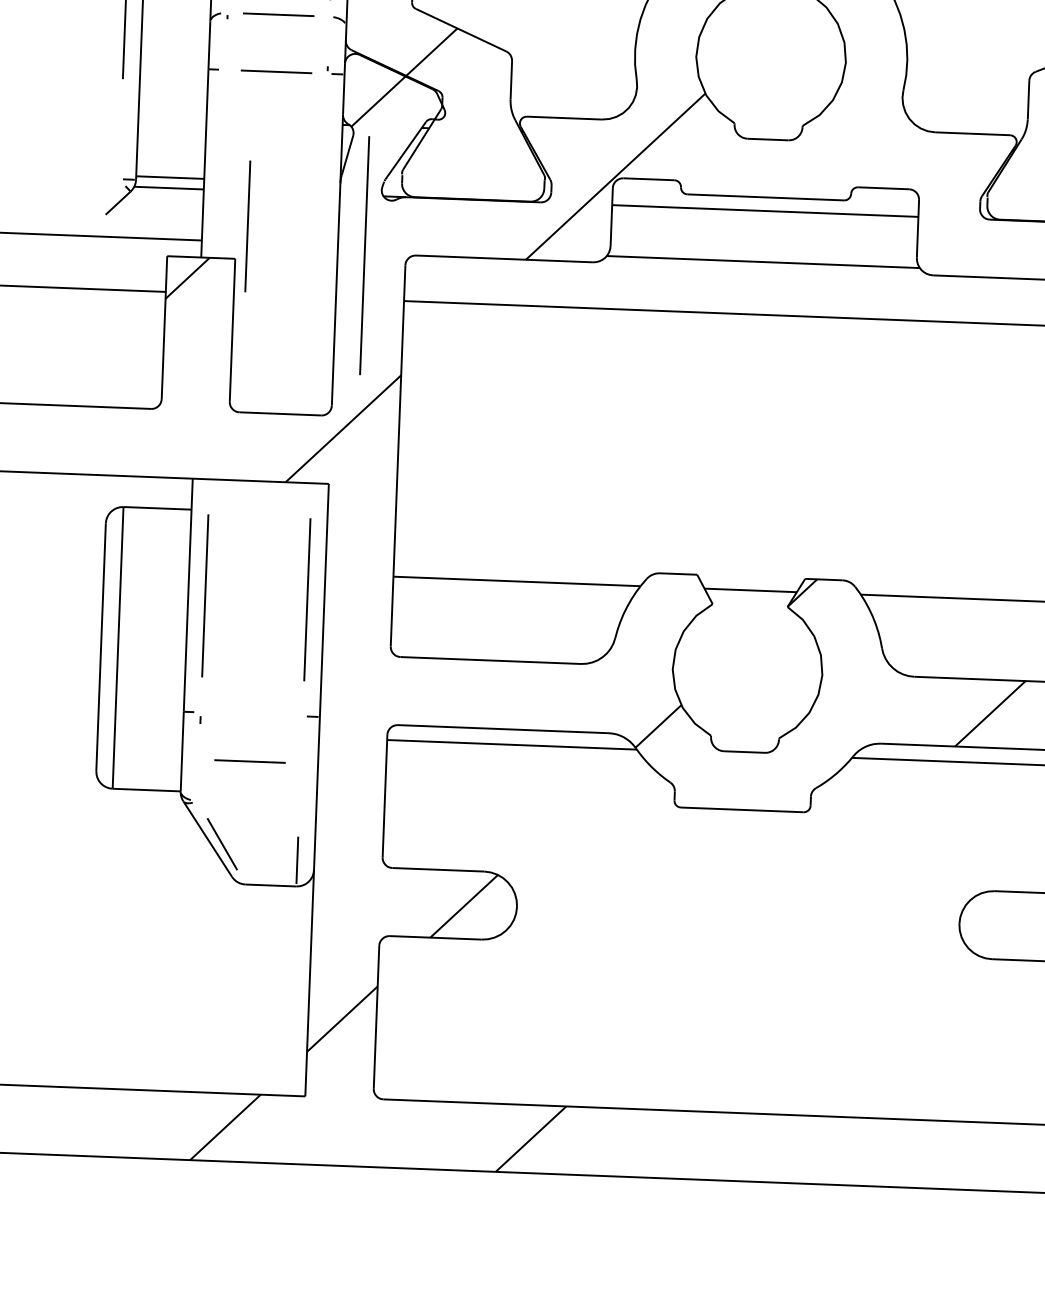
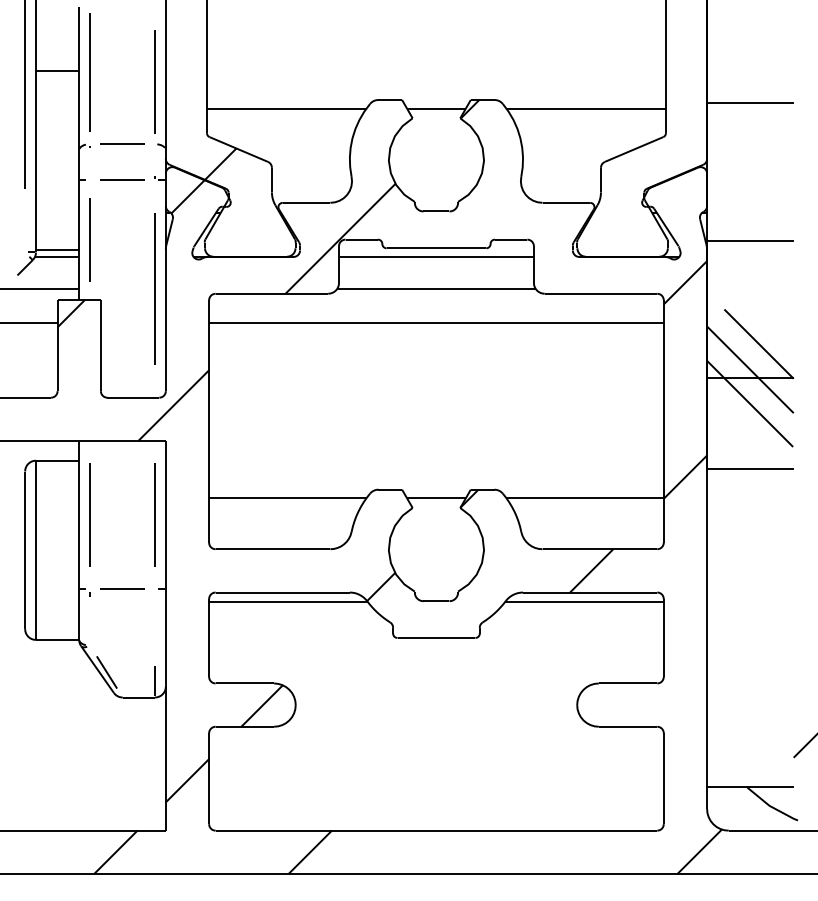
line: (246, 225) -> (89, 239), moved
line: (363, 254) -> (154, 288), moved
line: (249, 760) -> (122, 588), moved

